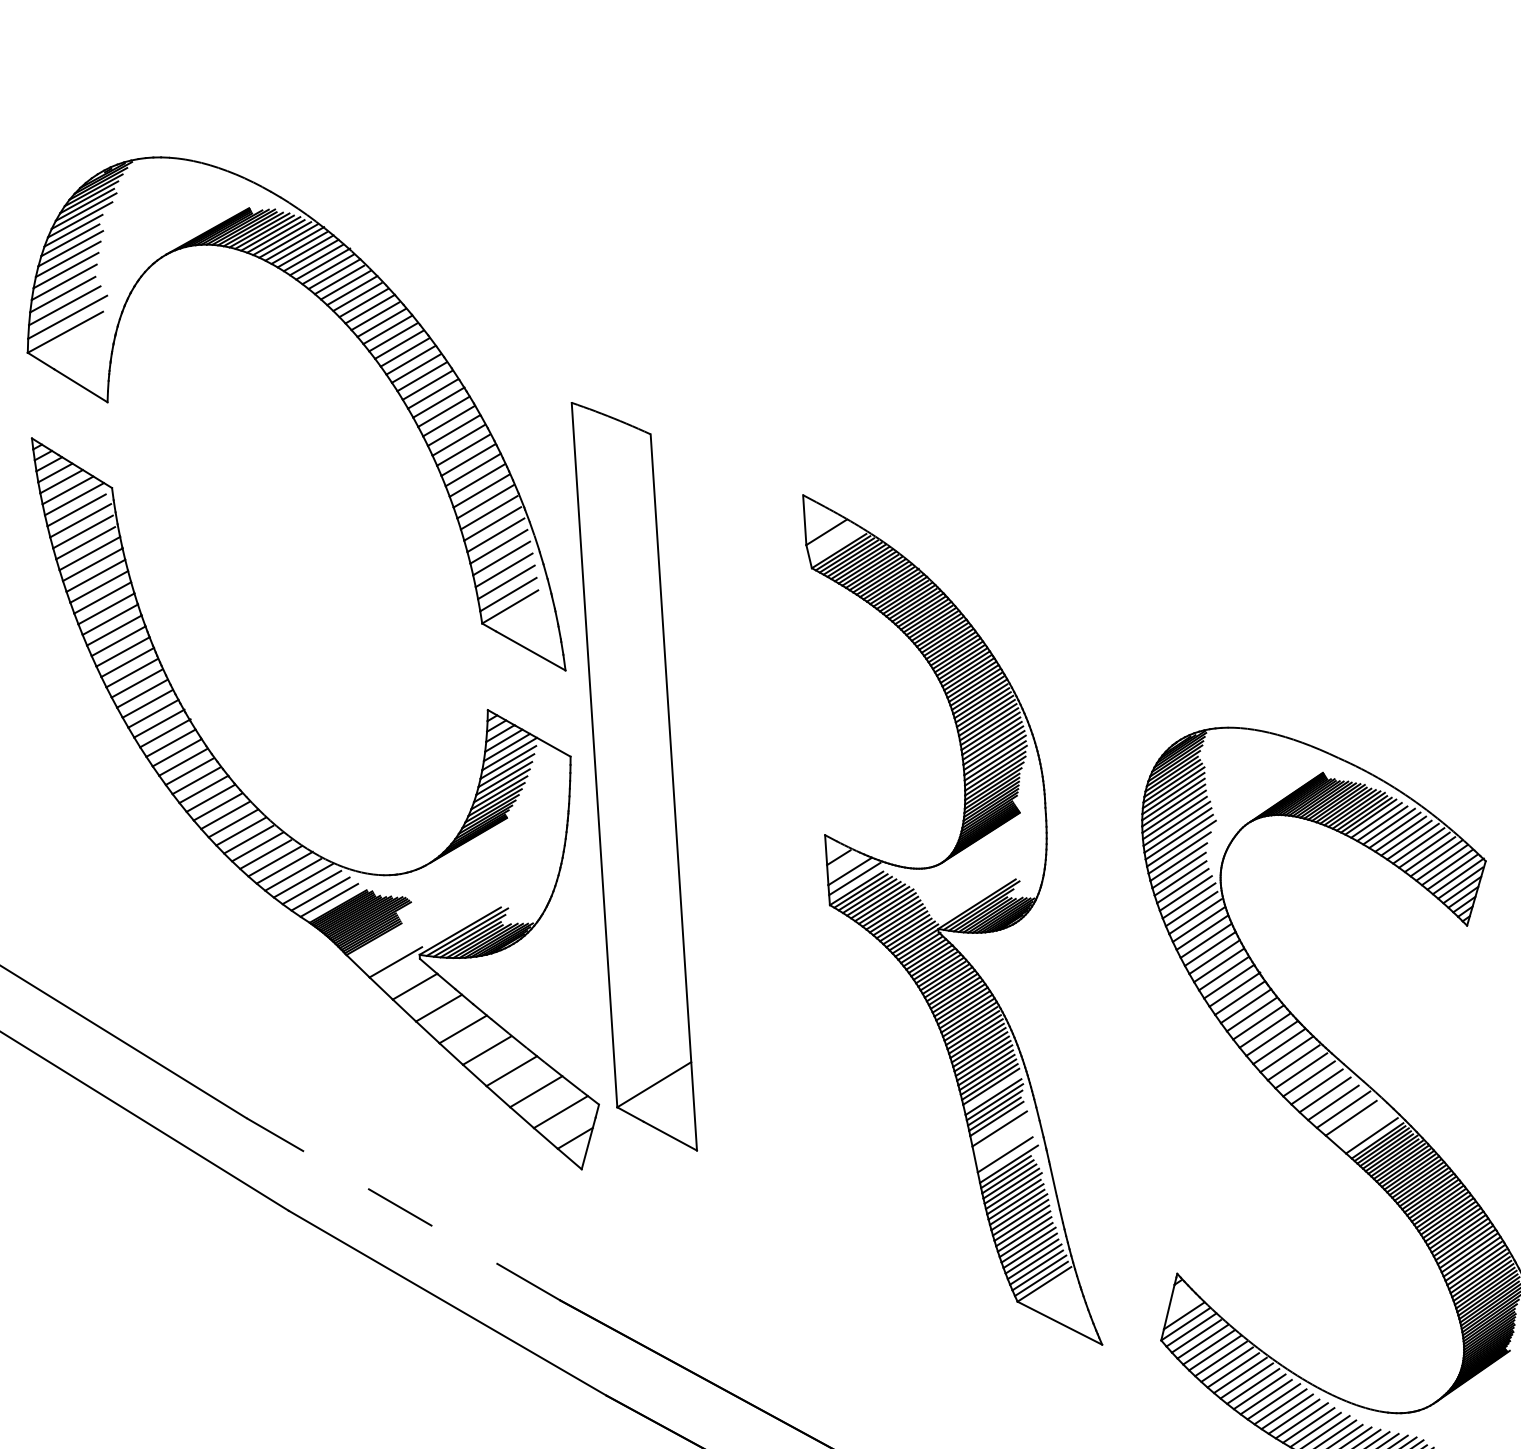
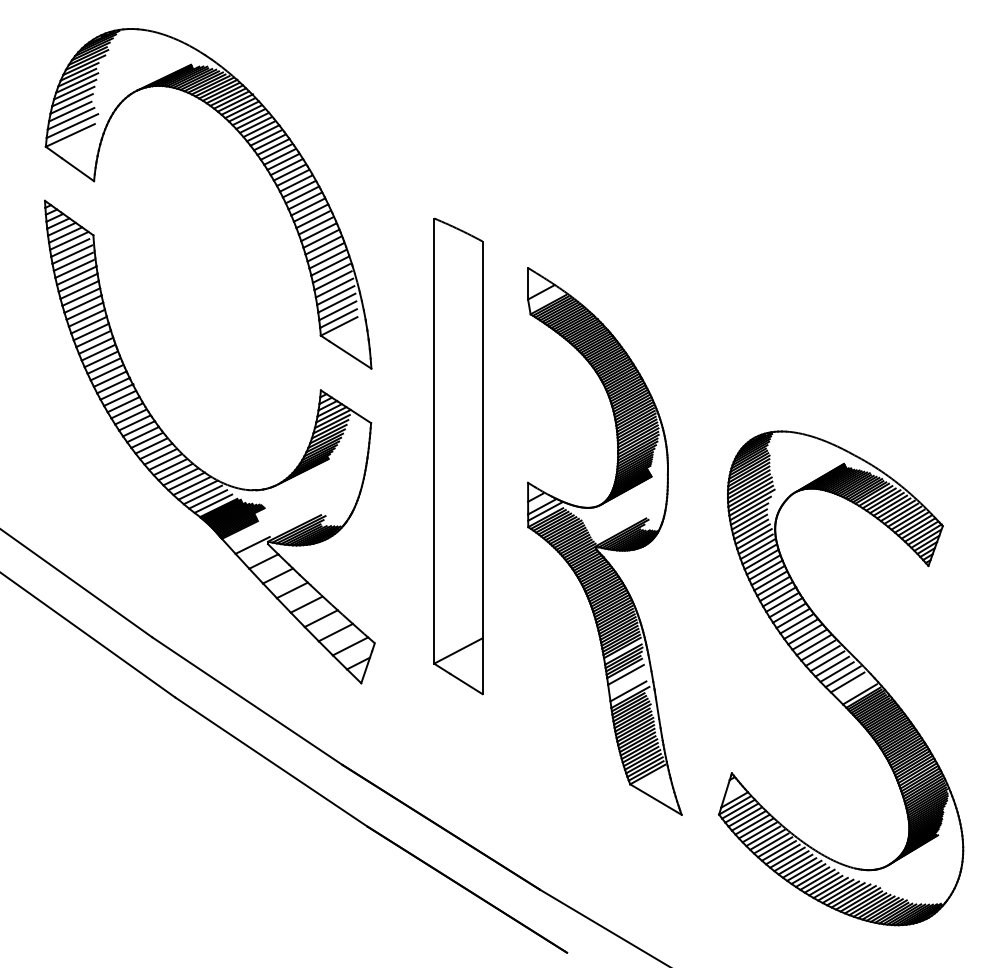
part: (634, 776) -> (458, 456), moved
line: (403, 1209) -> (247, 701), dashed -> solid

